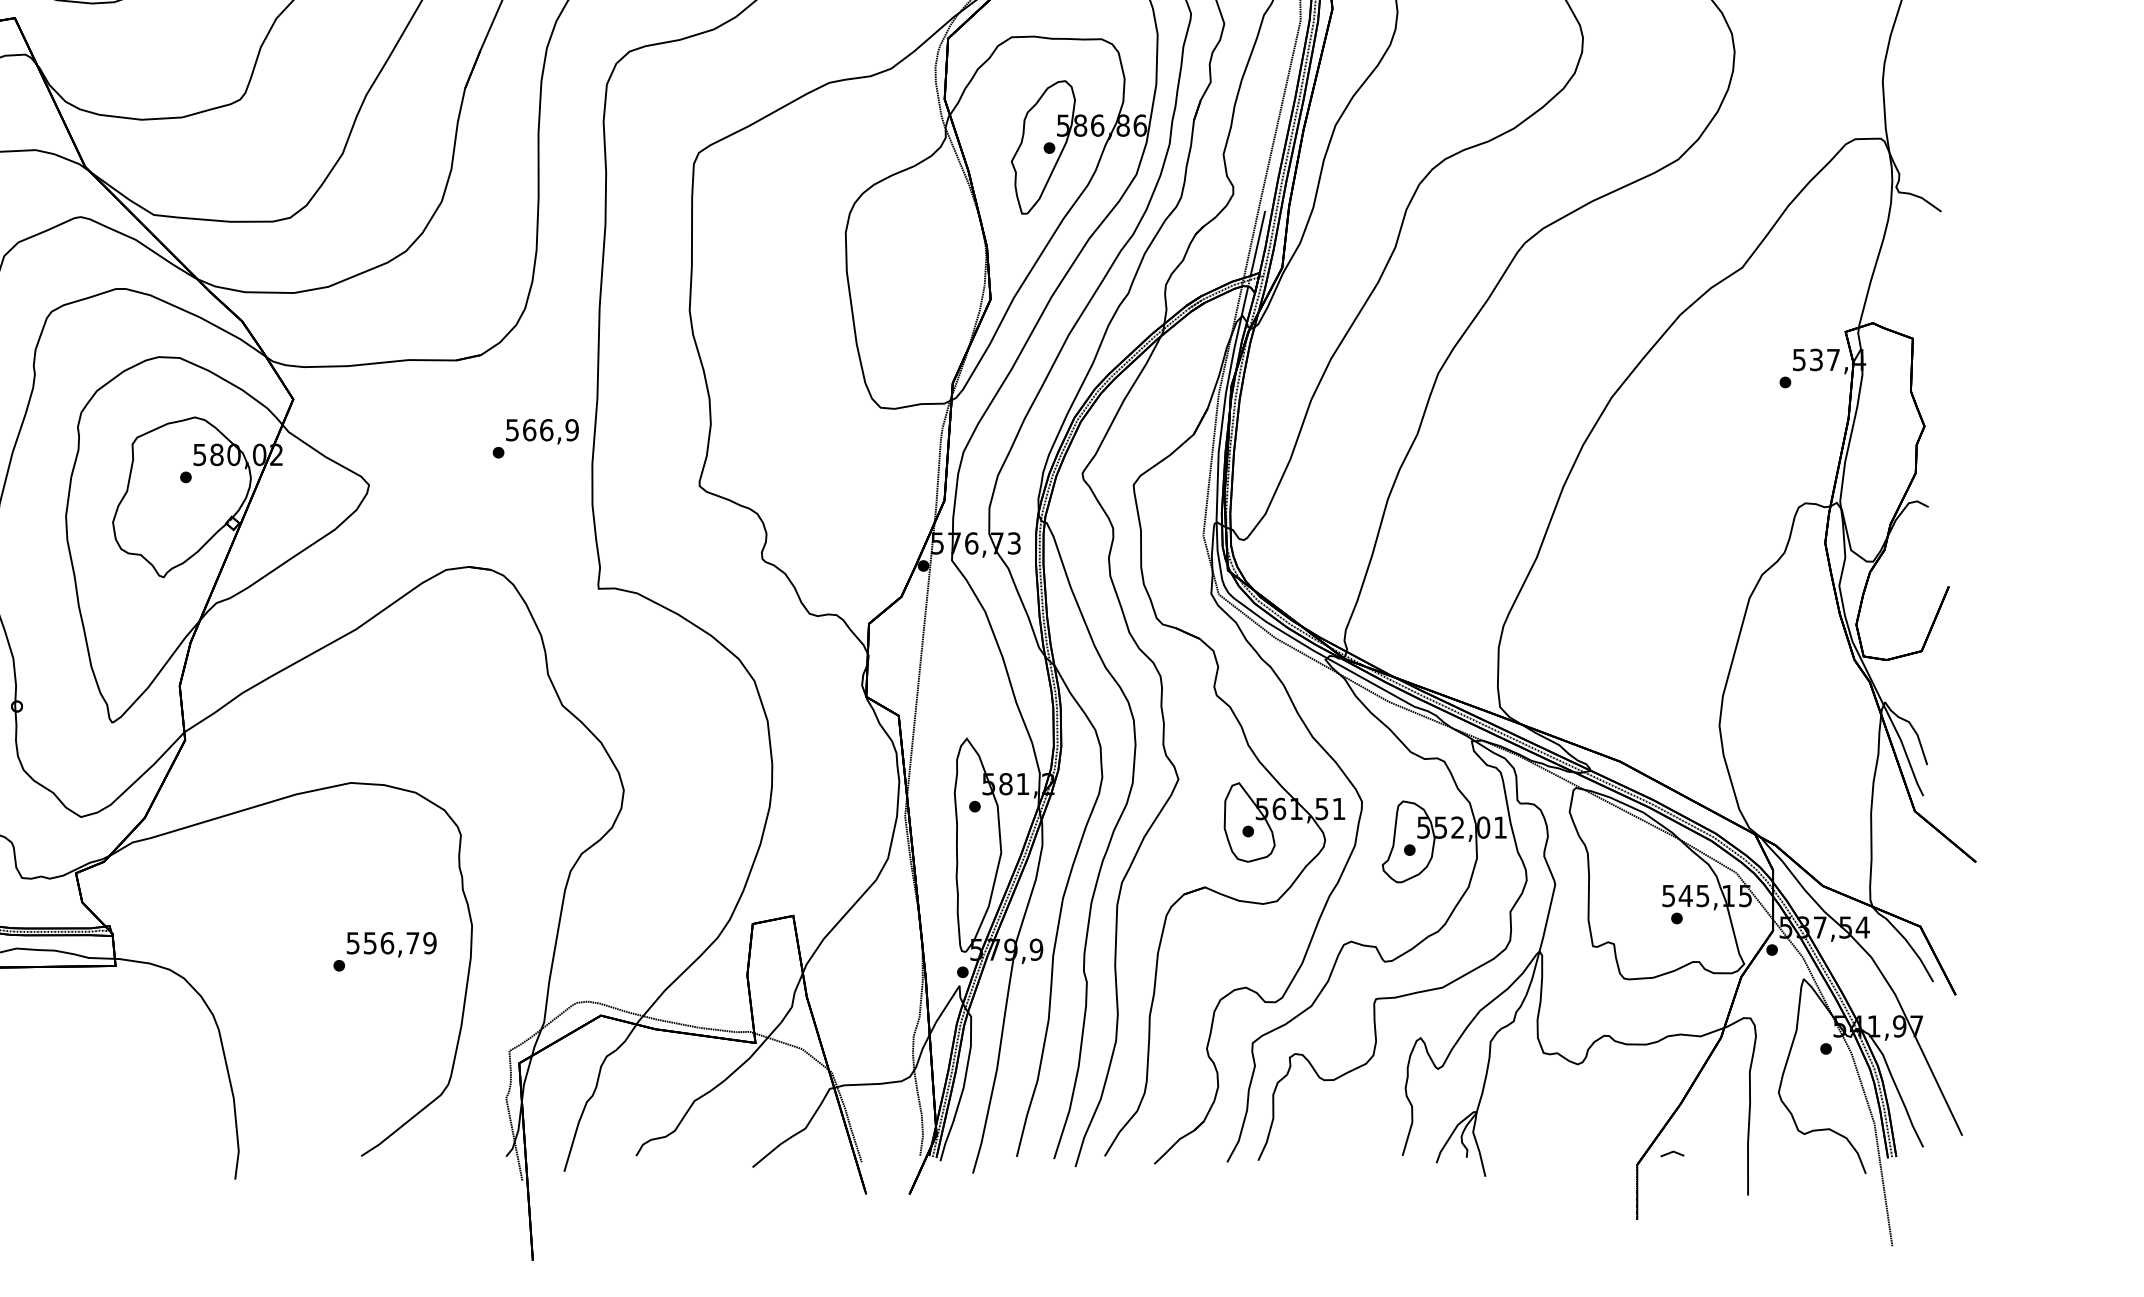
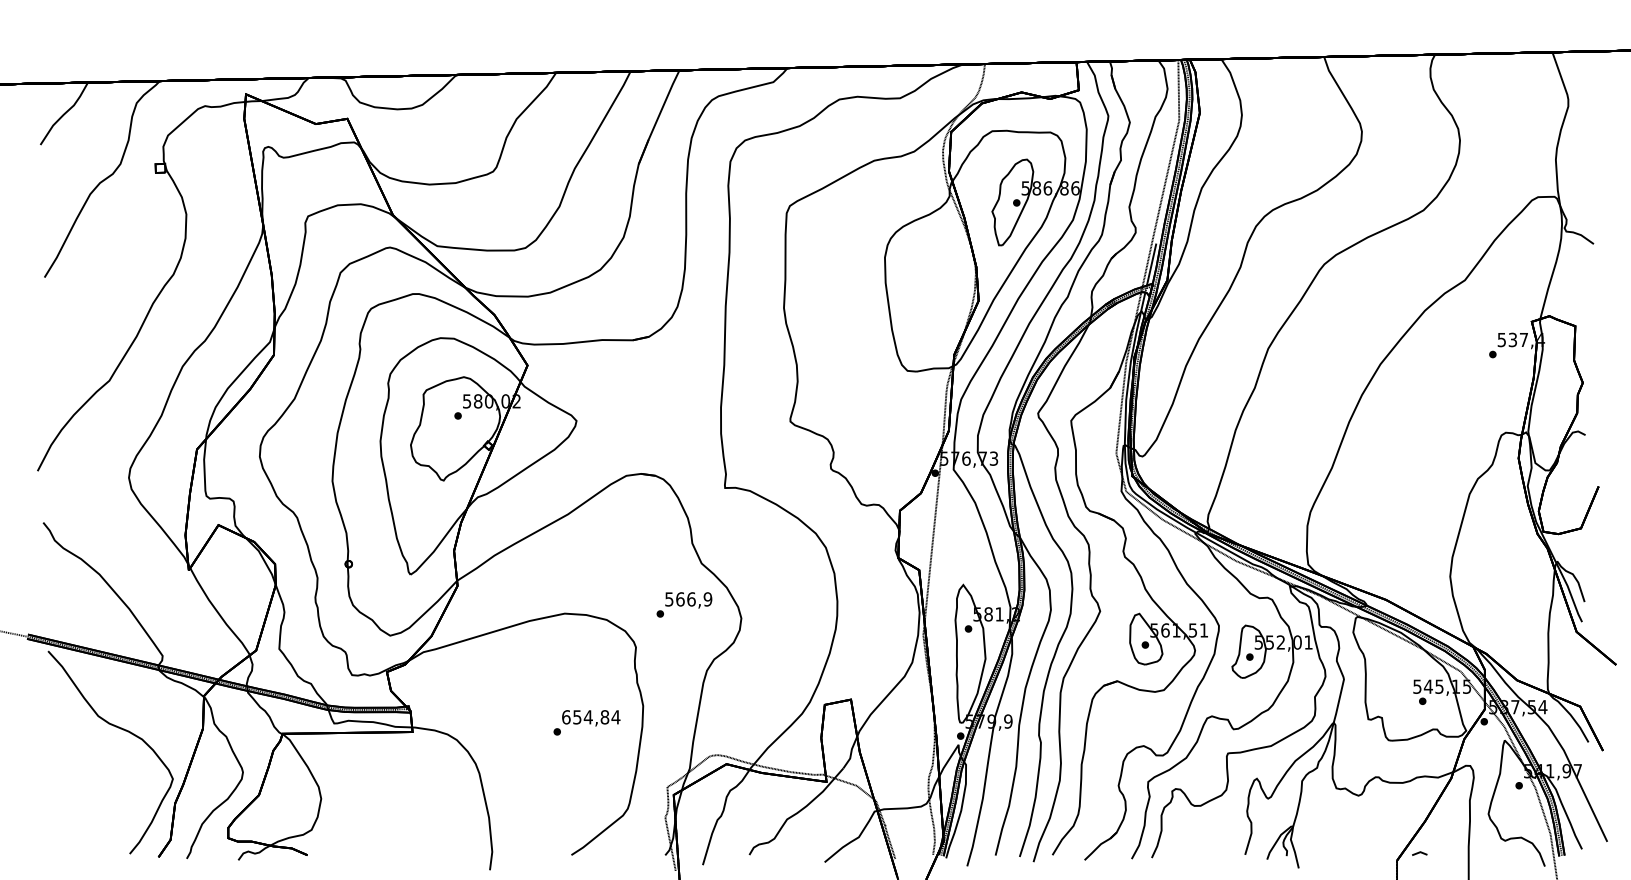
text: (535, 438) -> (684, 604), moved
text: (392, 943) -> (591, 717), 556,79 -> 654,84

